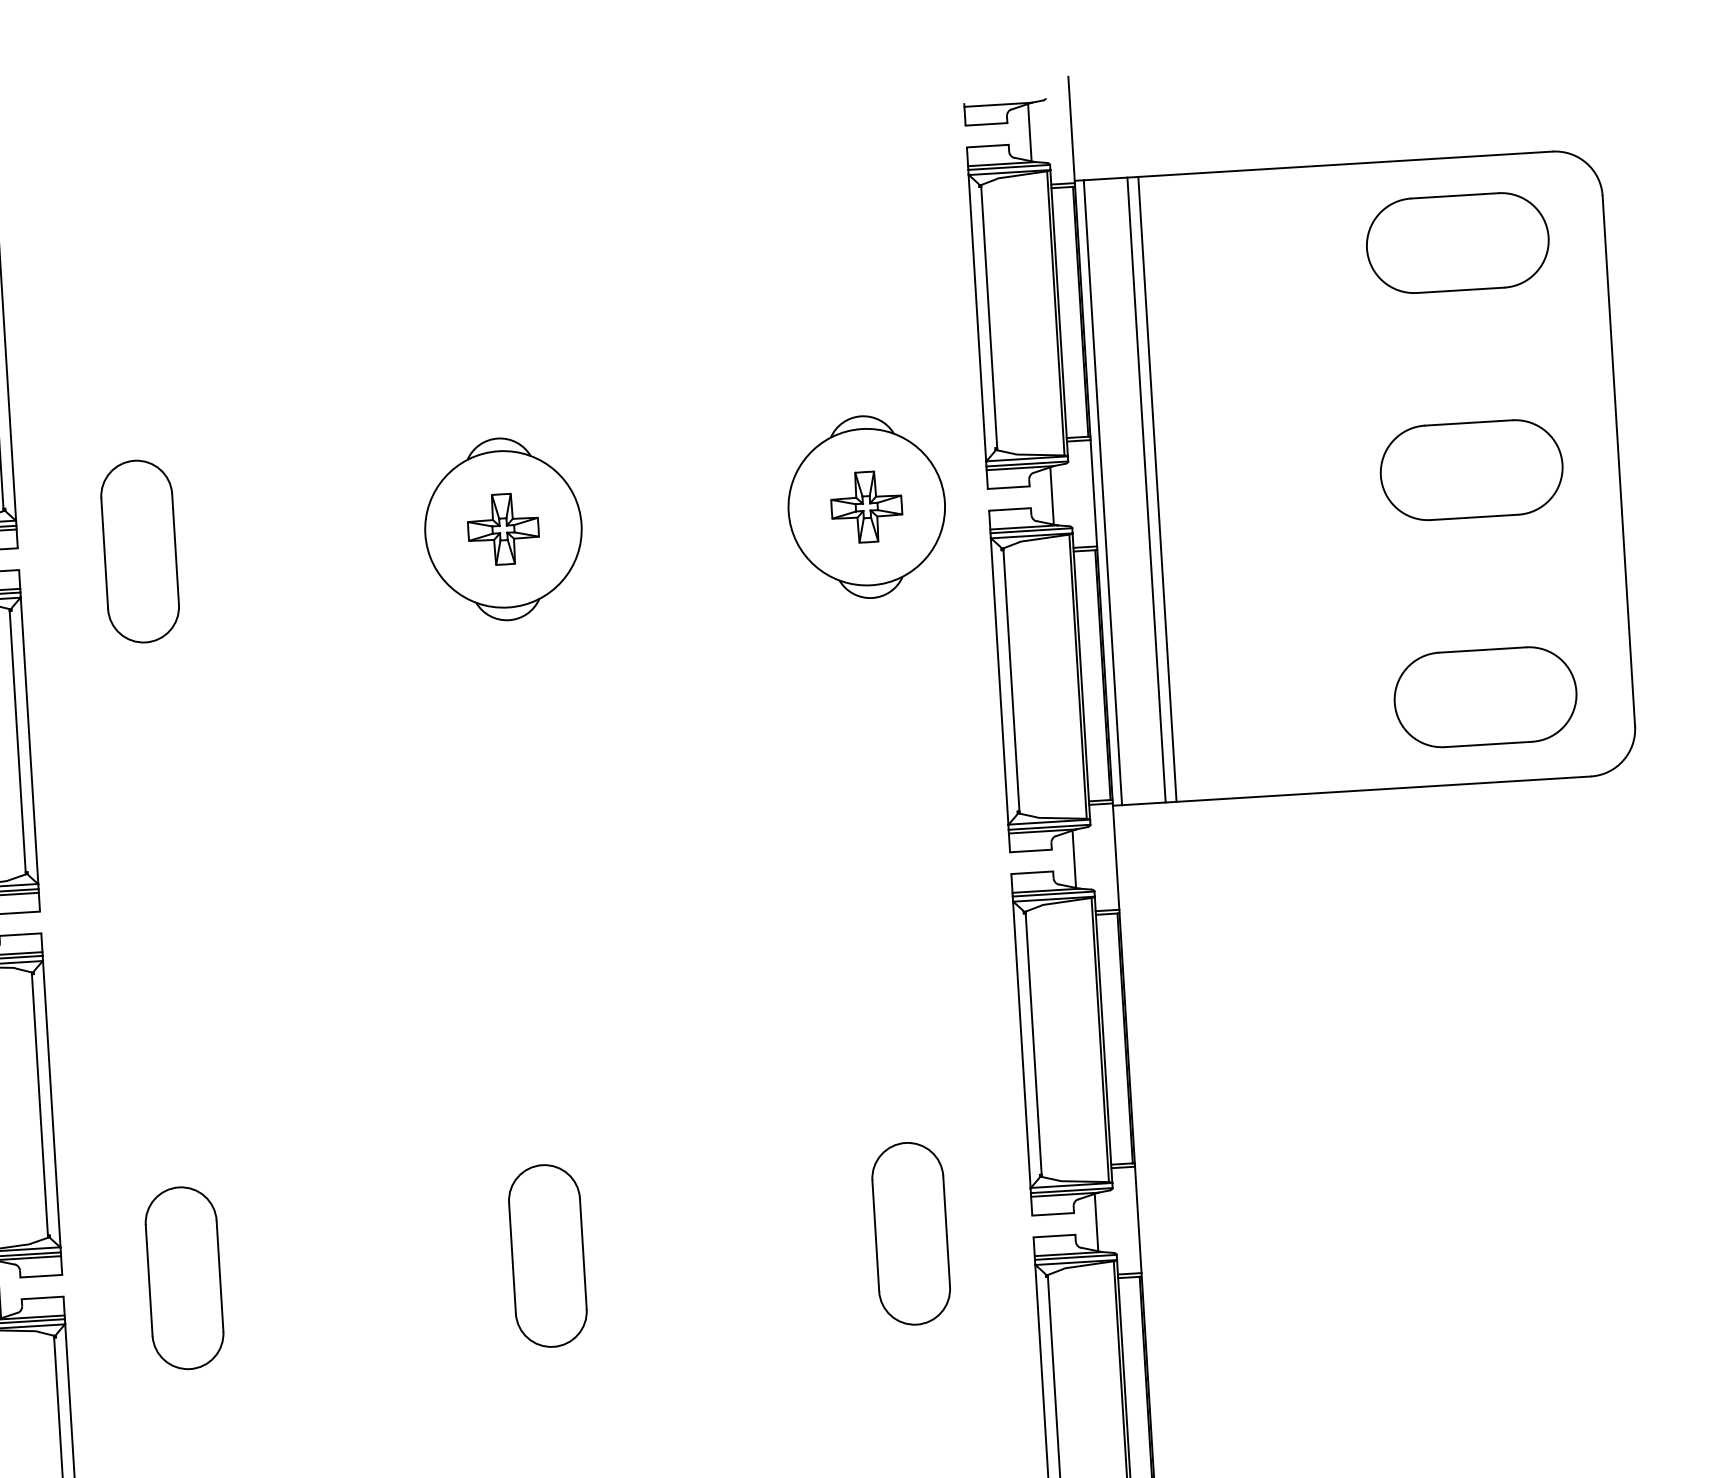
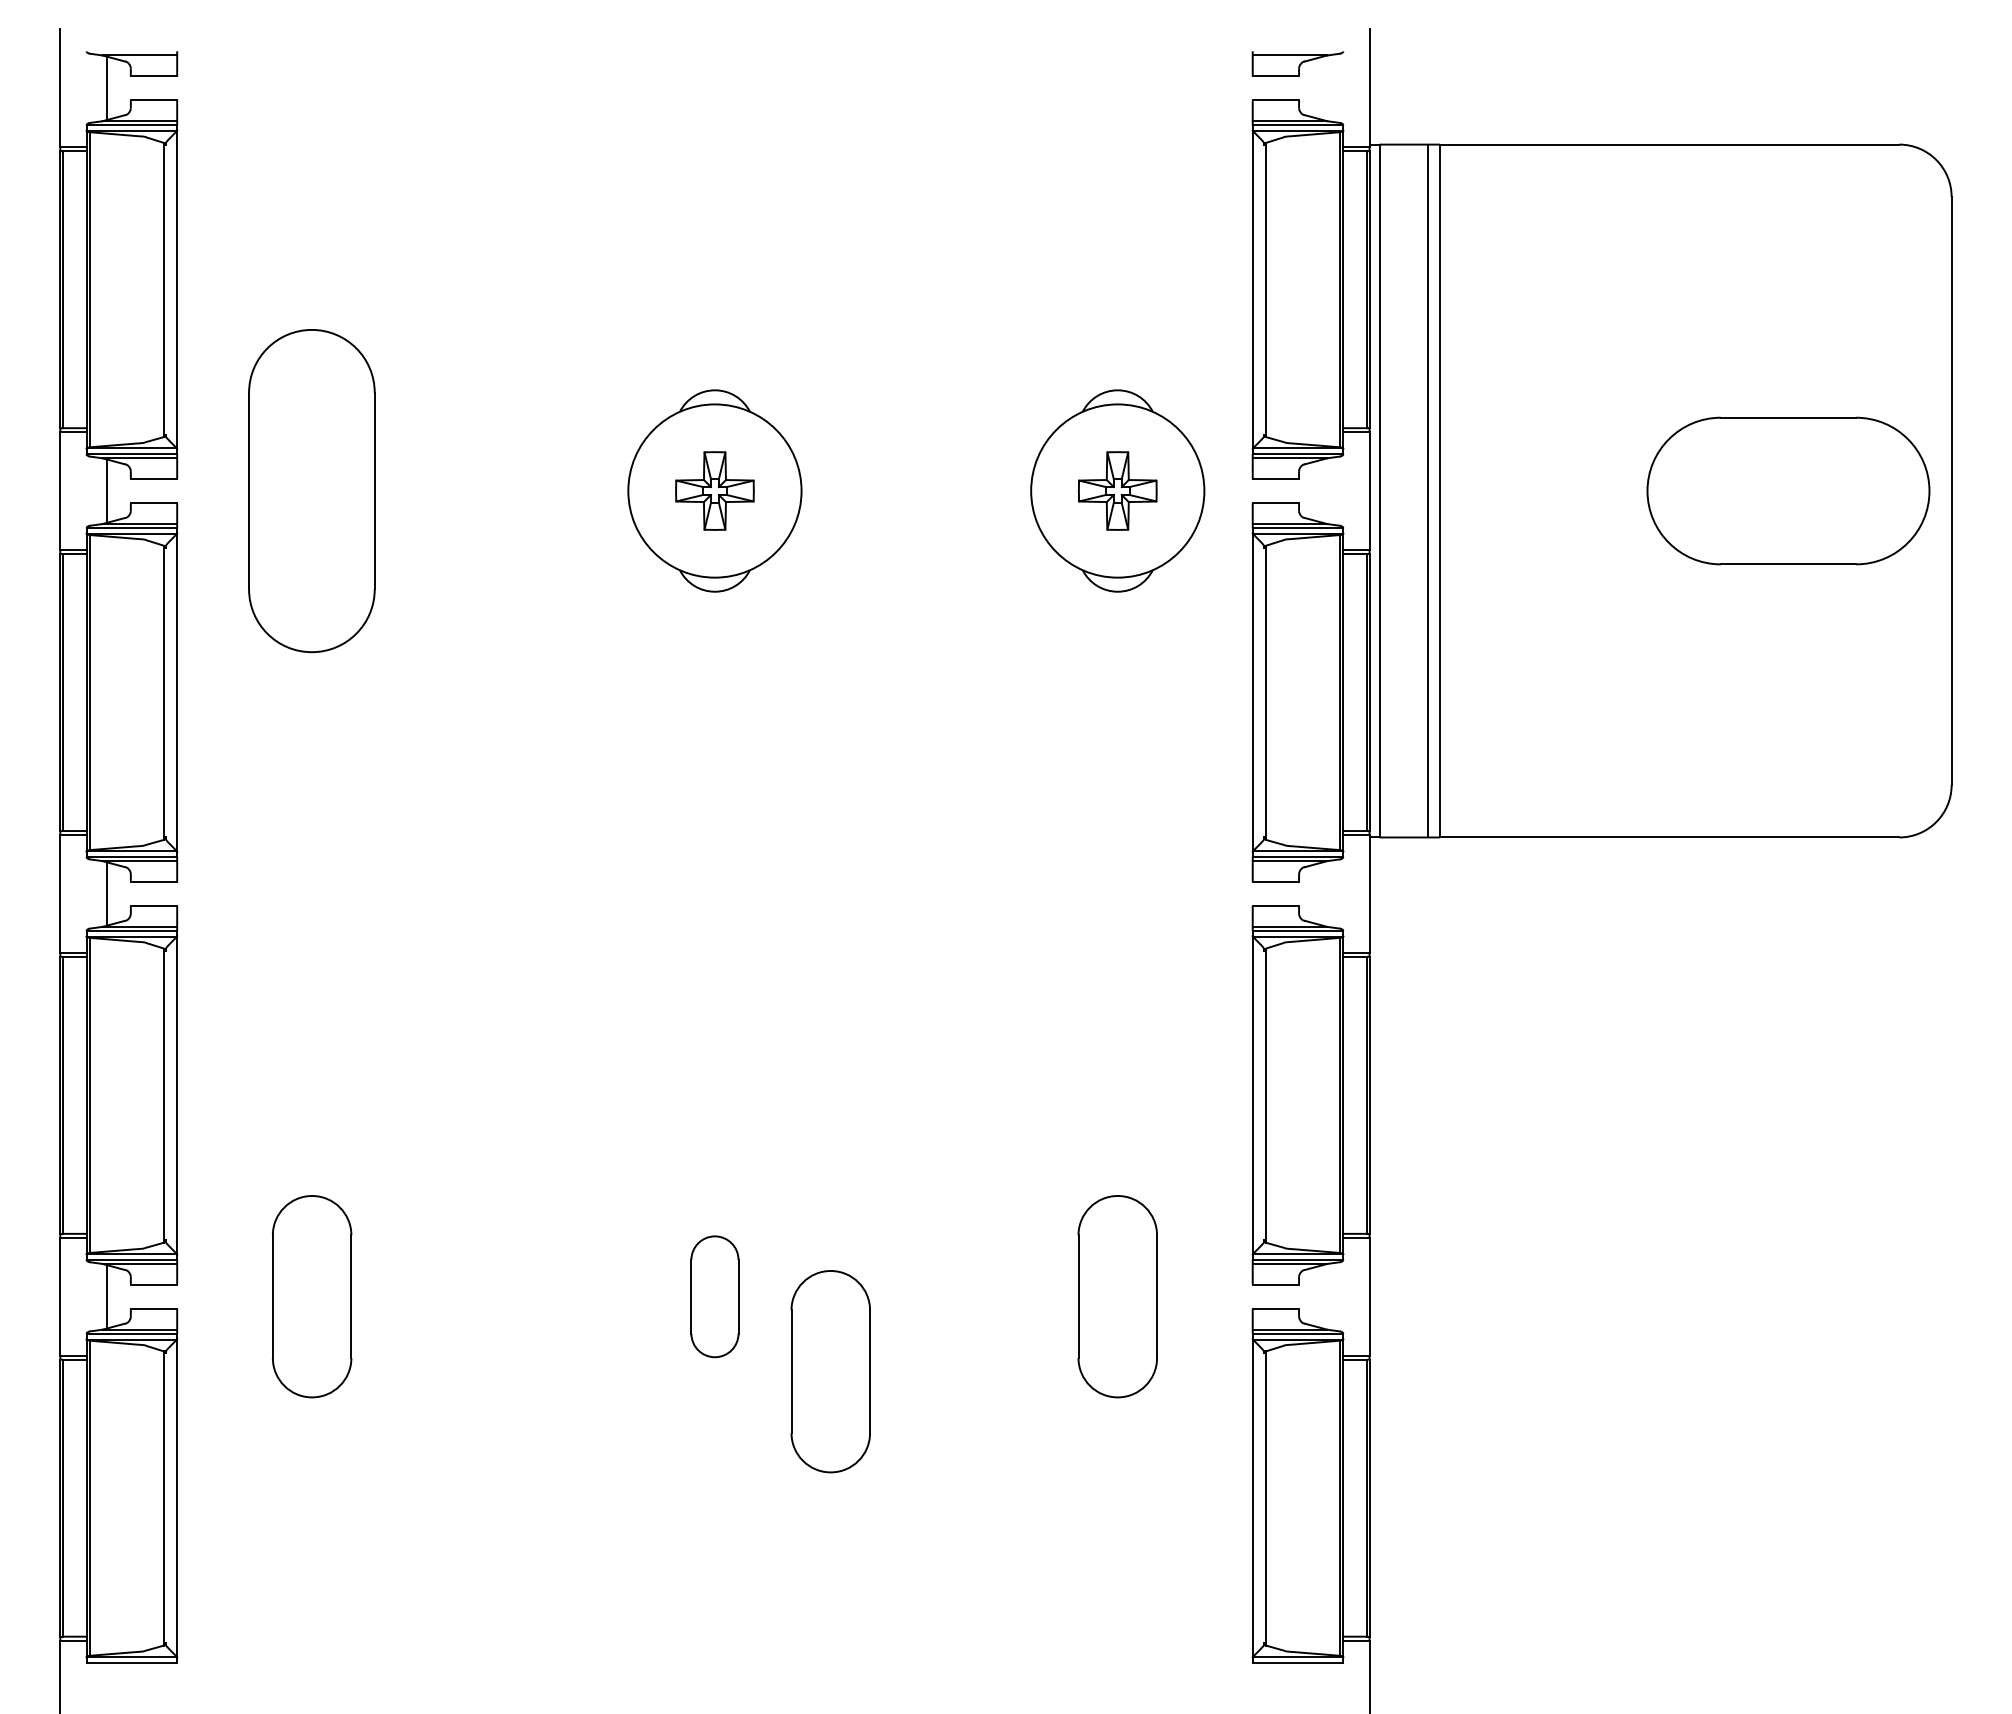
line: (1030, 131) -> (1323, 87), removed
part: (1457, 243) -> (1788, 239), removed
part: (1471, 469) -> (1788, 490), size x1.4
line: (1052, 495) -> (1323, 490), removed
part: (140, 551) -> (312, 490), size x1.6
part: (1485, 696) -> (1788, 742), removed
line: (1074, 858) -> (1323, 893), removed
line: (1096, 1222) -> (1323, 1296), removed
part: (547, 1255) -> (714, 1296), size x0.6
part: (656, 1317) -> (830, 1371), added

